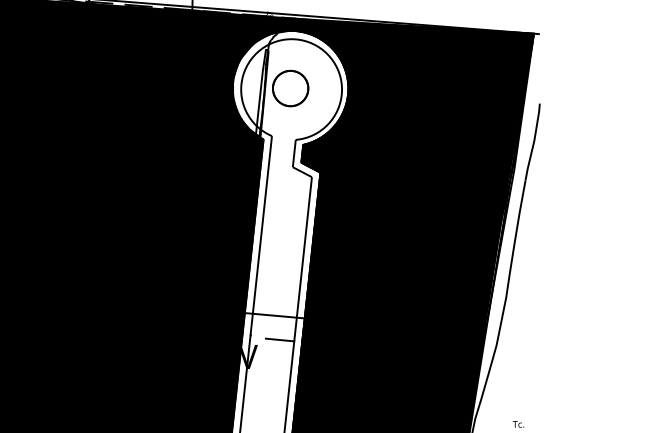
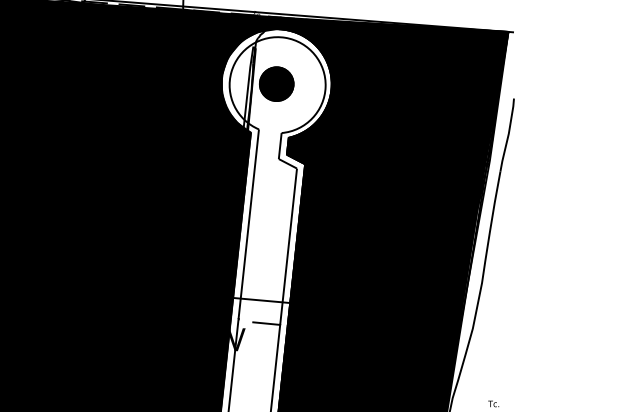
fill: (290, 88) -> (276, 84), added

